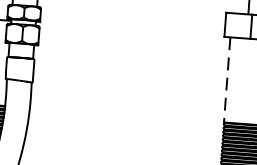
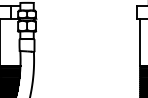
line: (226, 81) -> (139, 43), dashed -> solid

